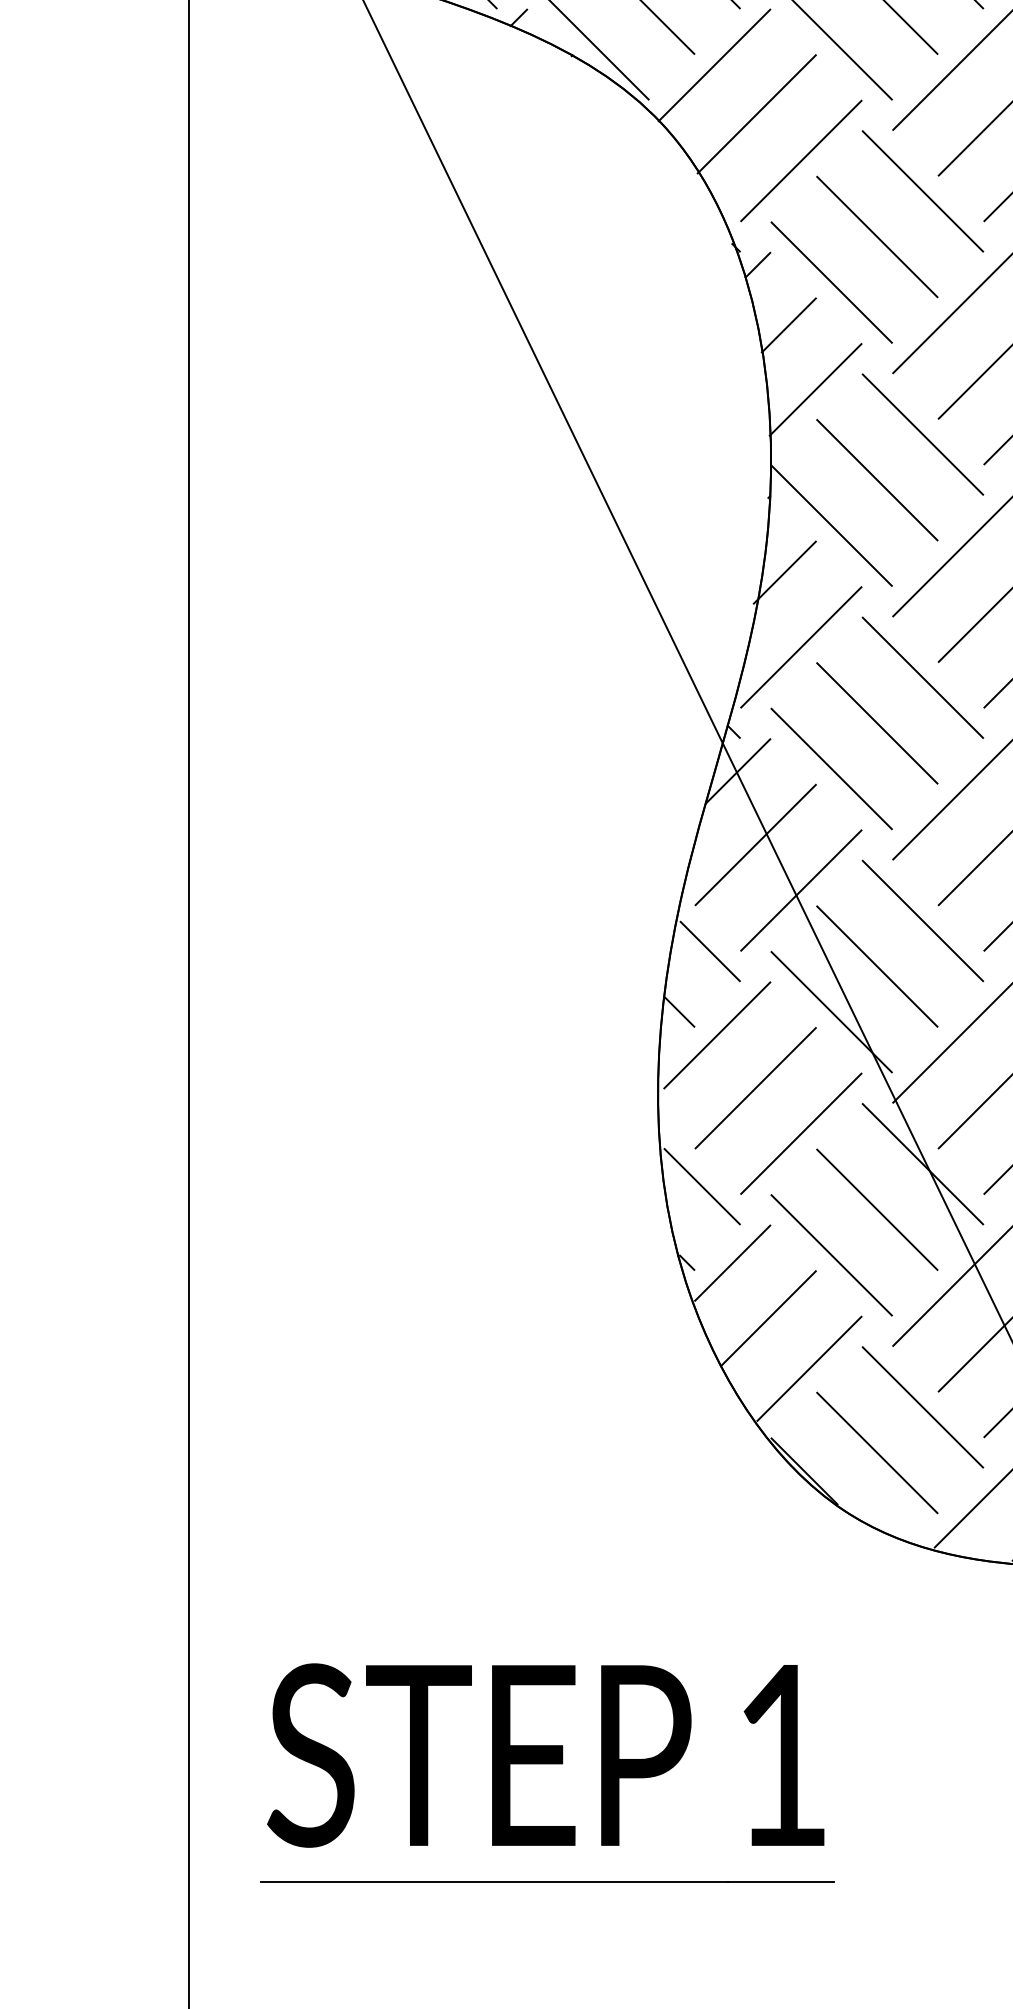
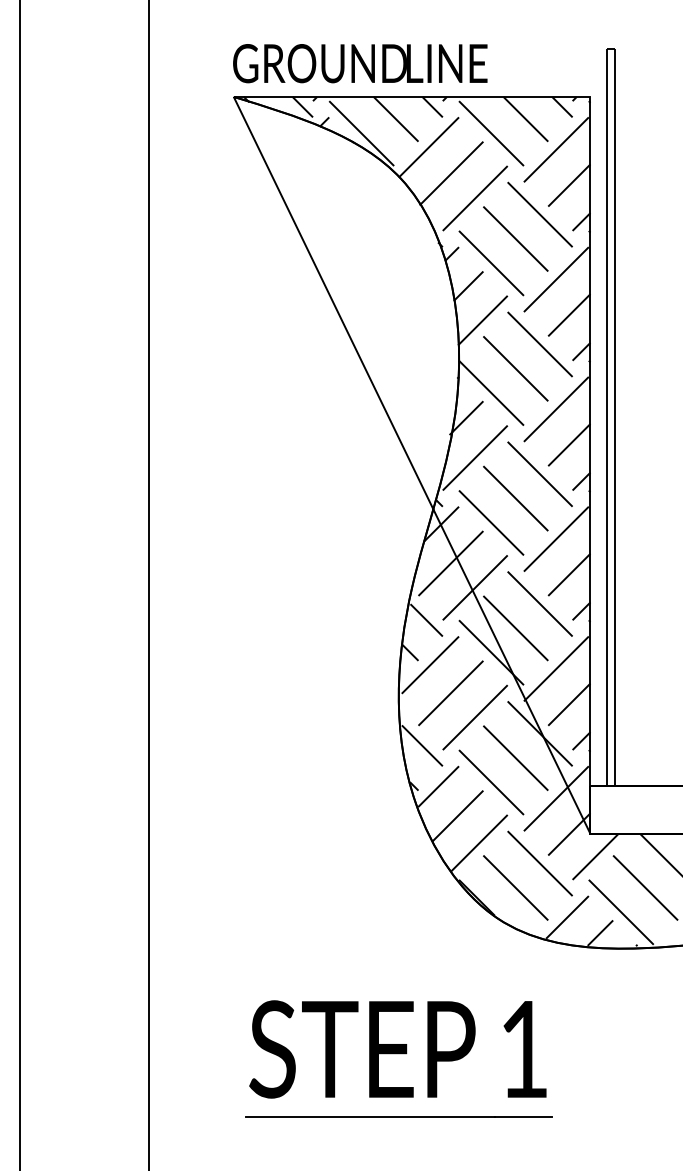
part: (546, 1772) -> (398, 1058), moved

